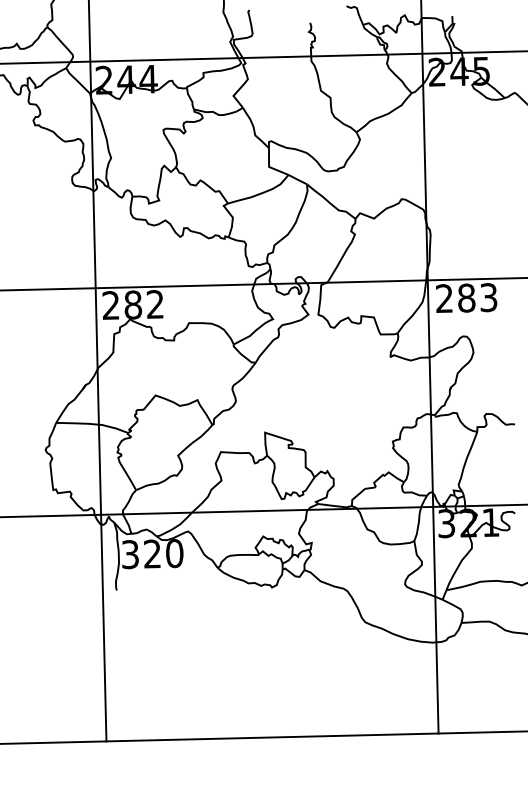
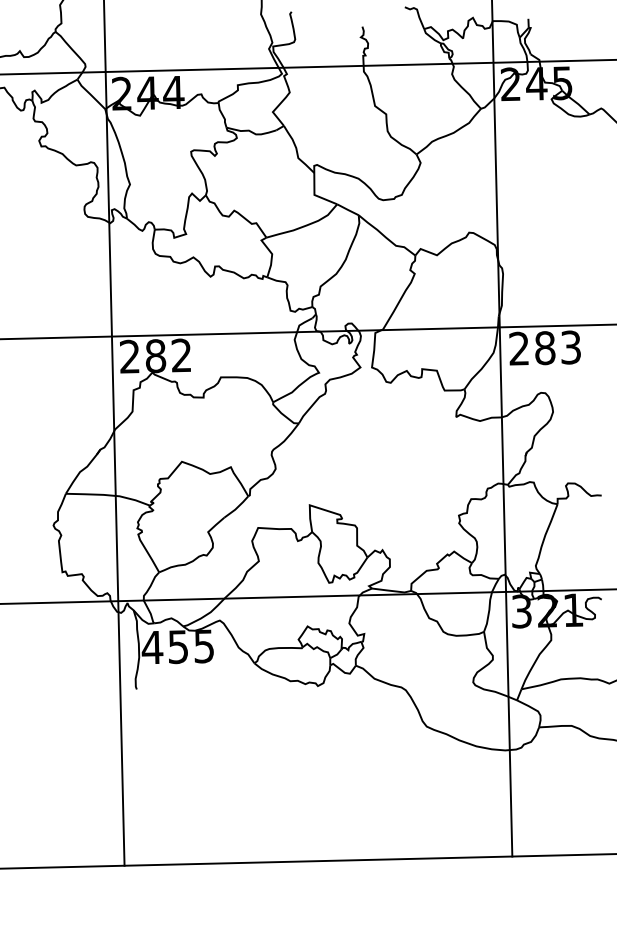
text: (151, 553) -> (177, 646), 320 -> 455

